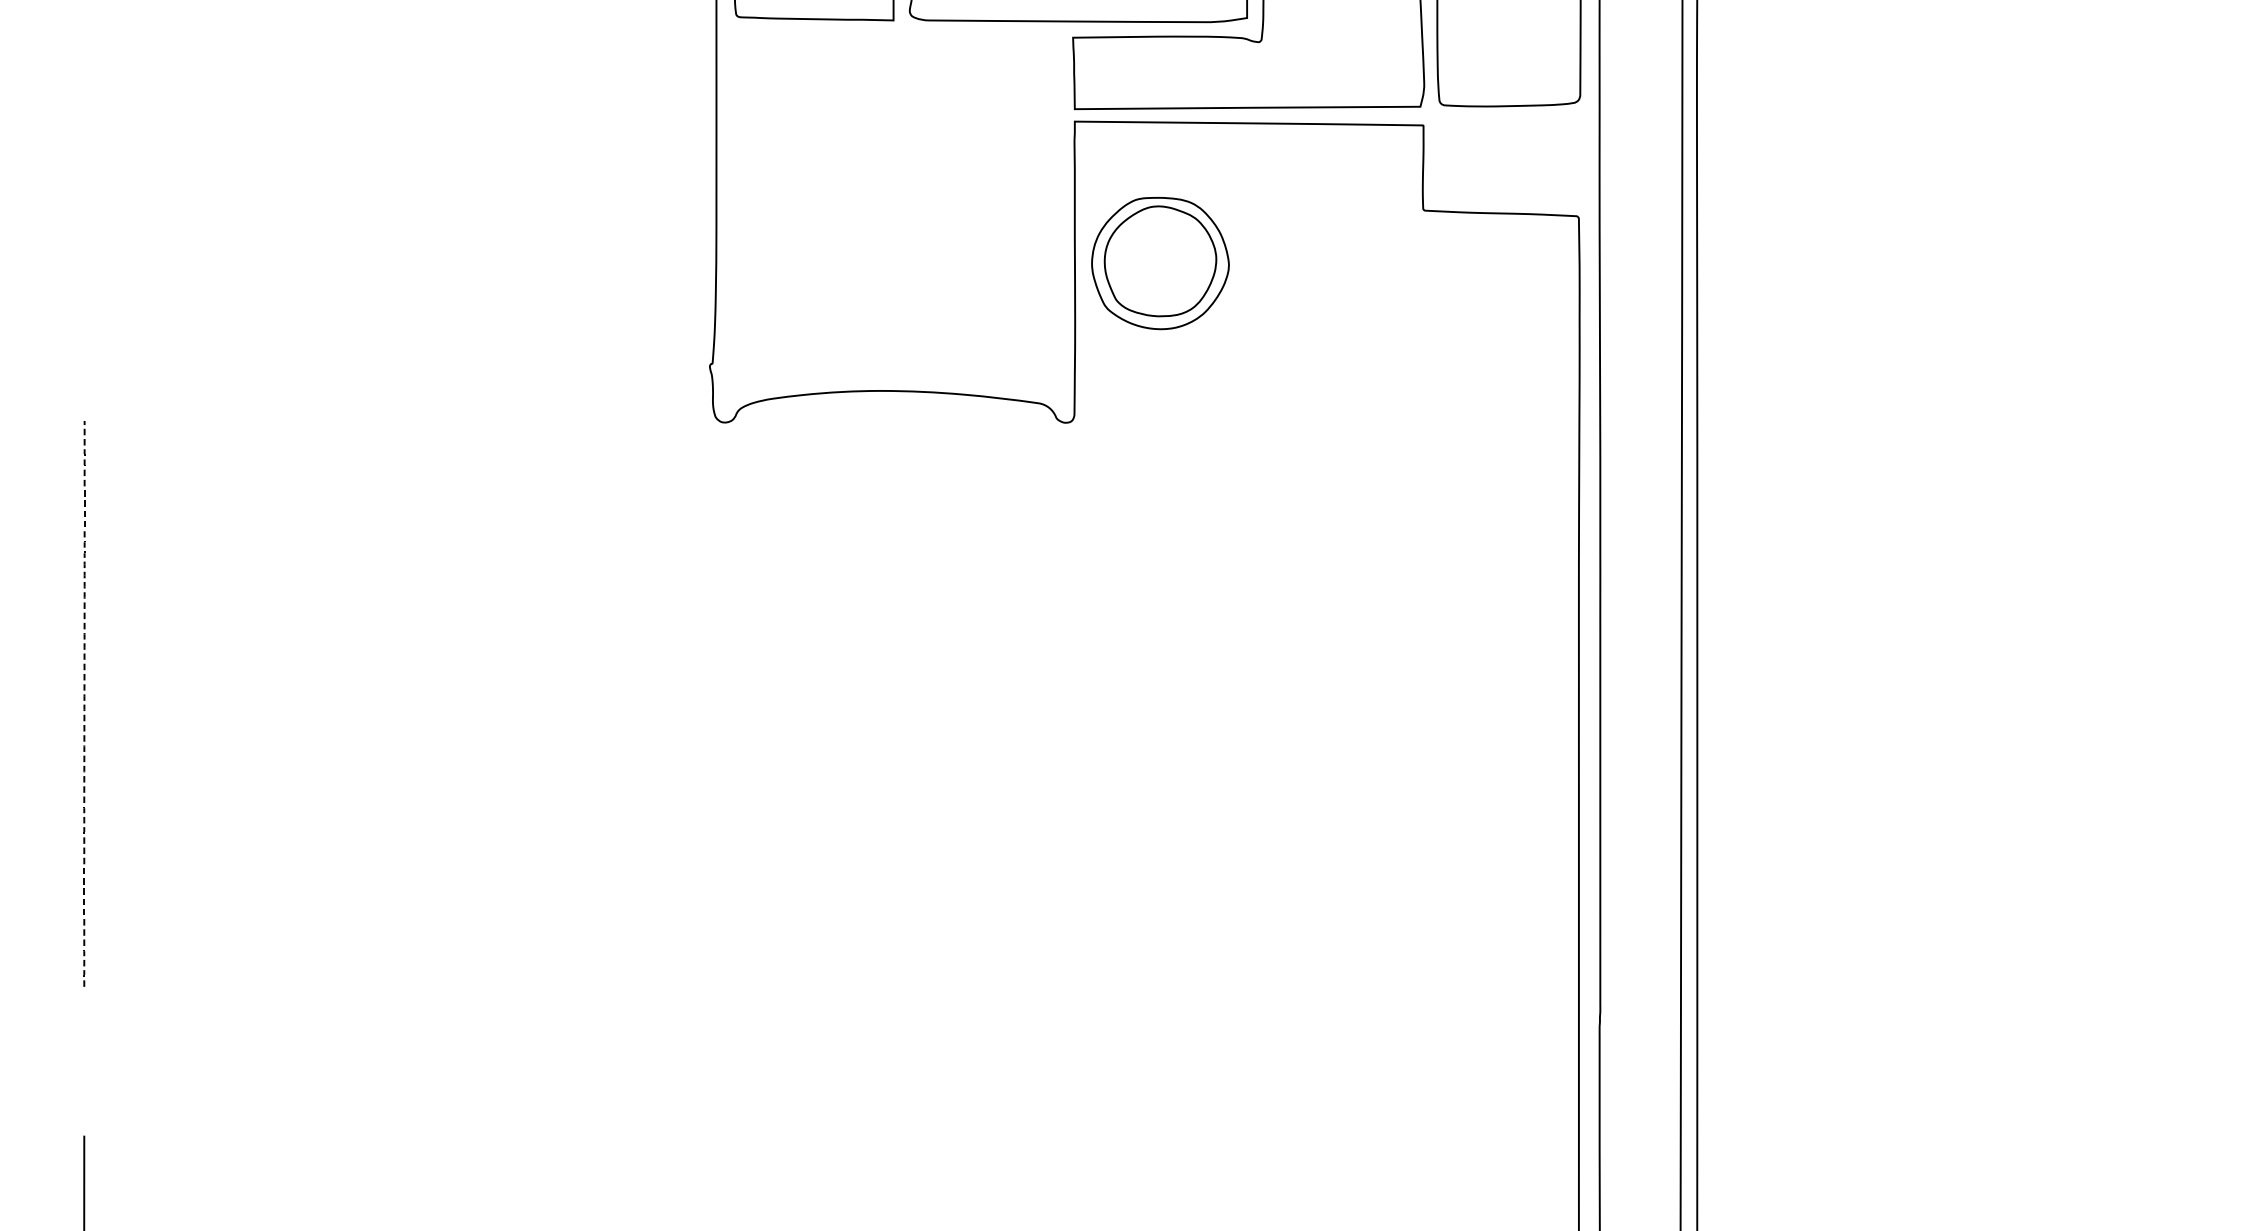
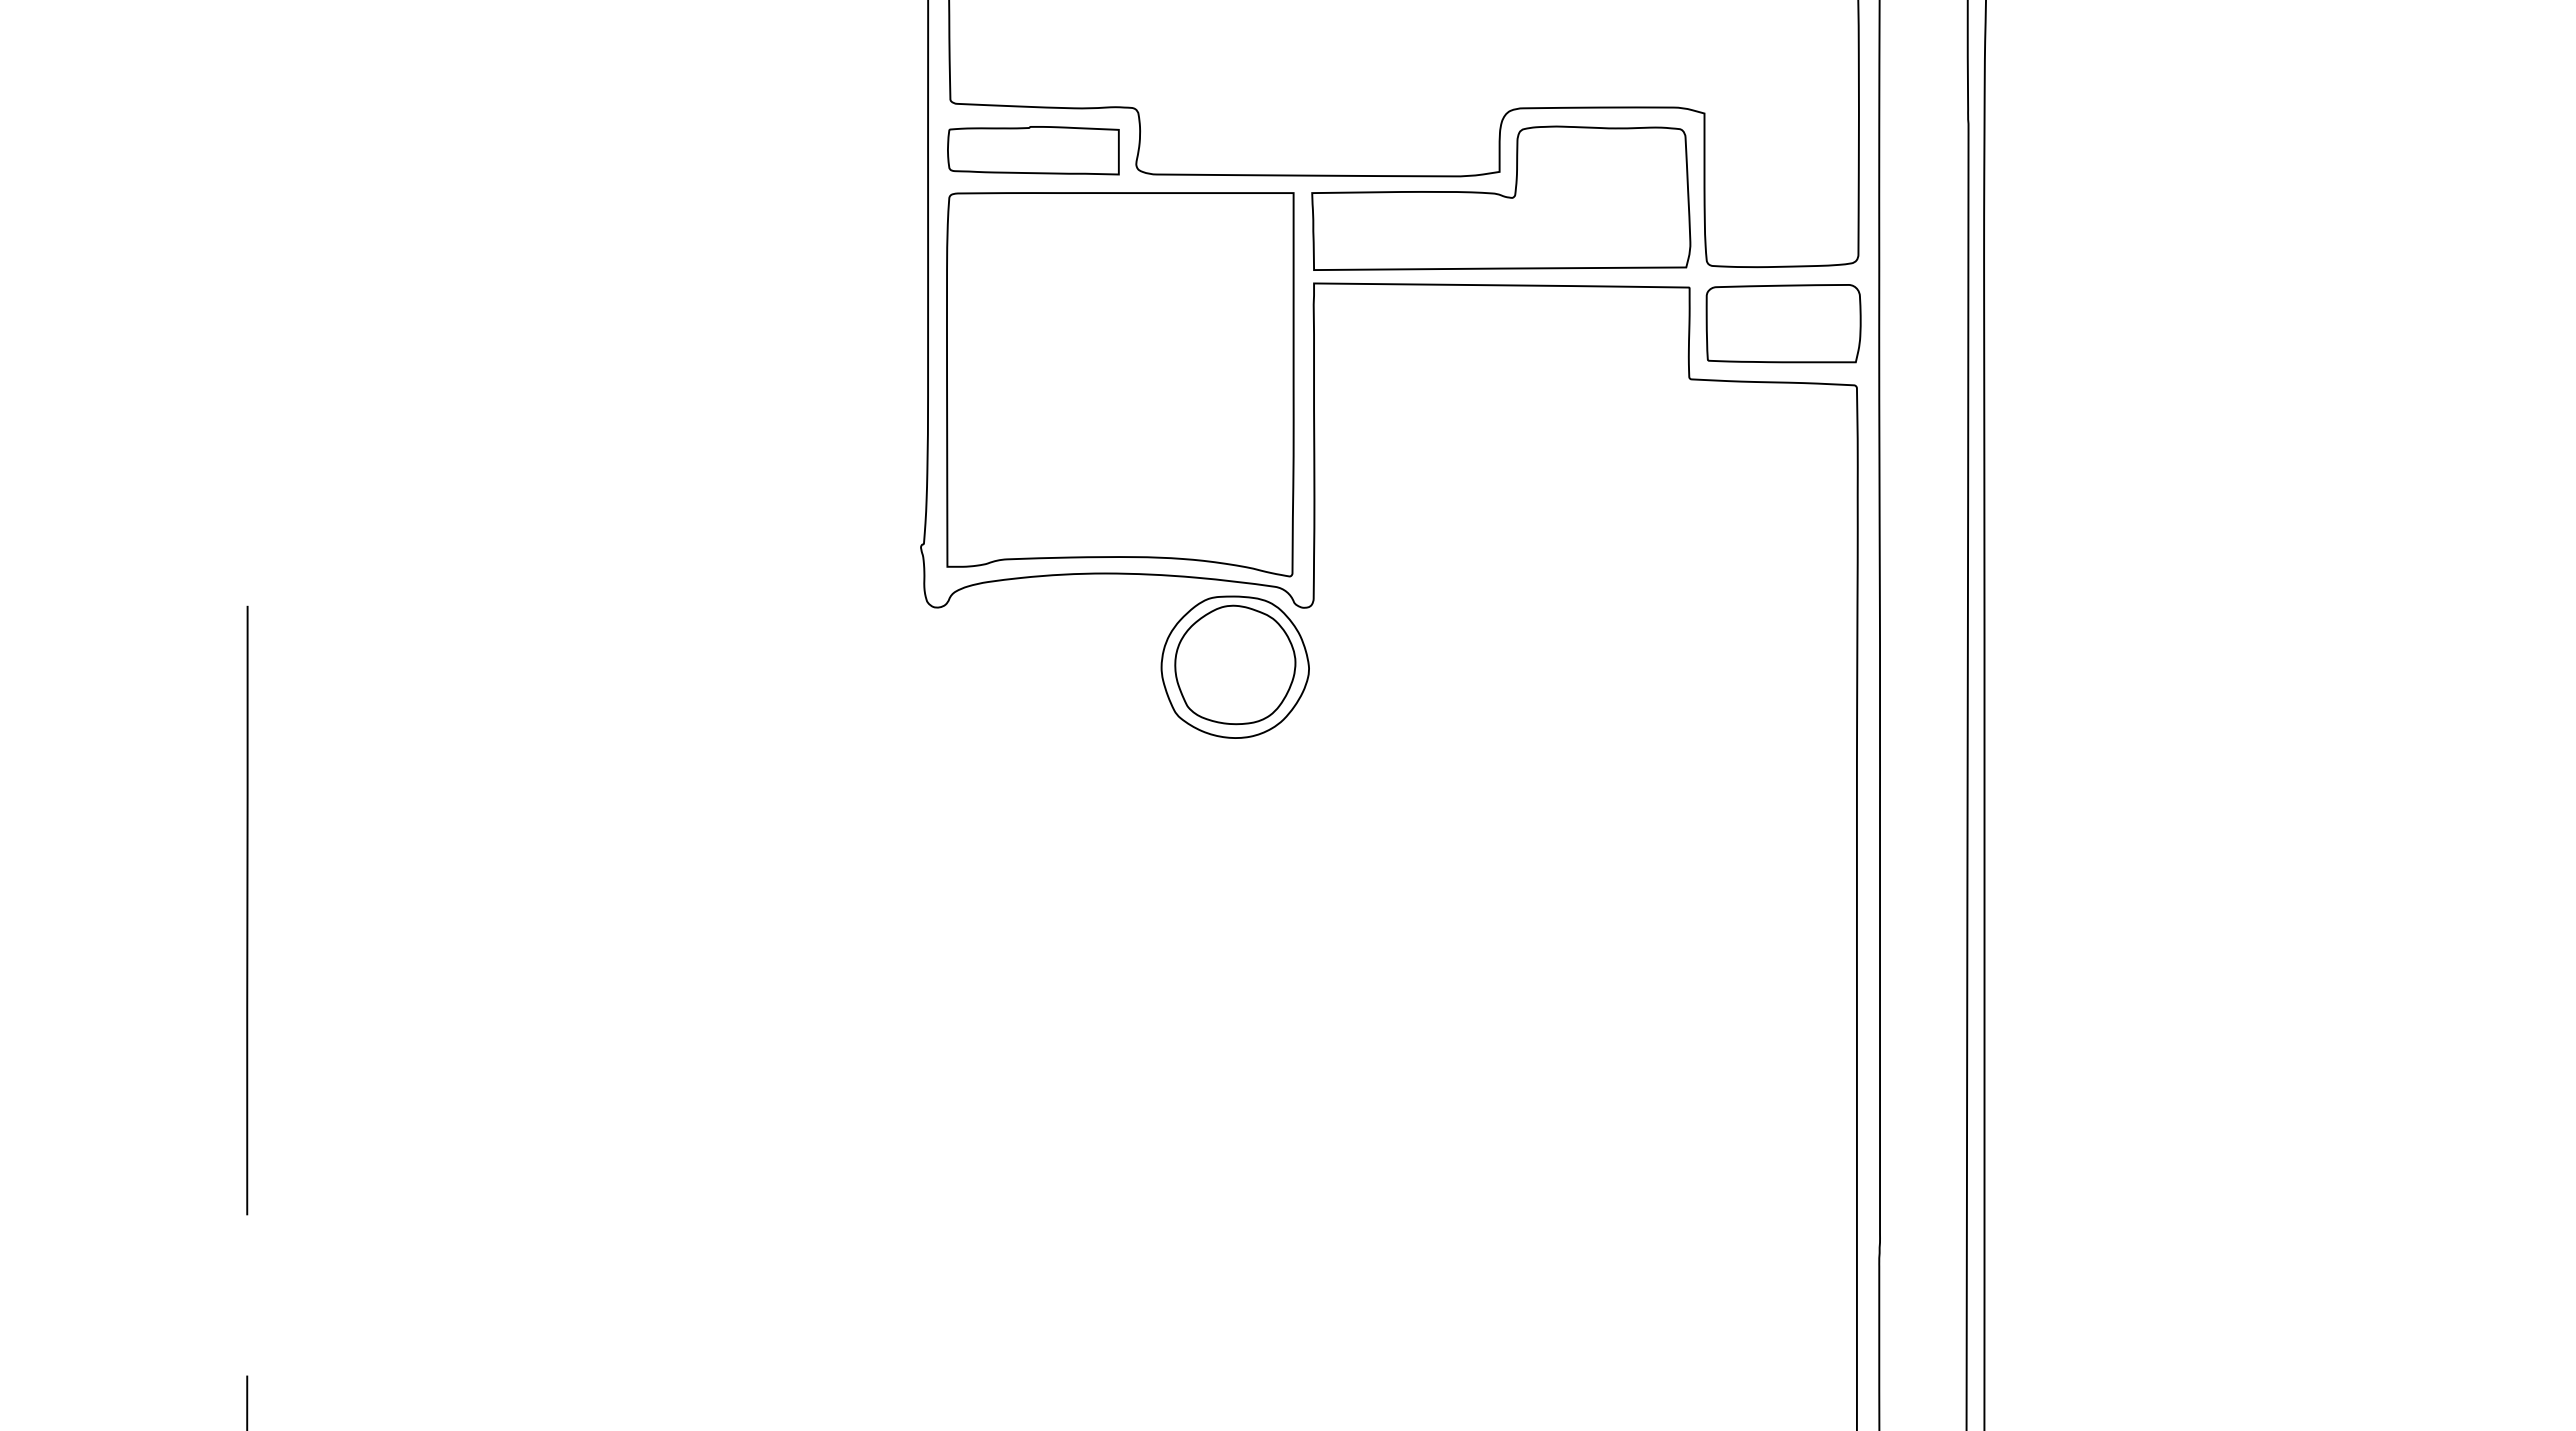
part: (1510, 158) -> (1783, 323), added
part: (895, 215) -> (1120, 384), added
part: (1159, 262) -> (1234, 666), moved
line: (84, 702) -> (247, 909), dashed -> solid

